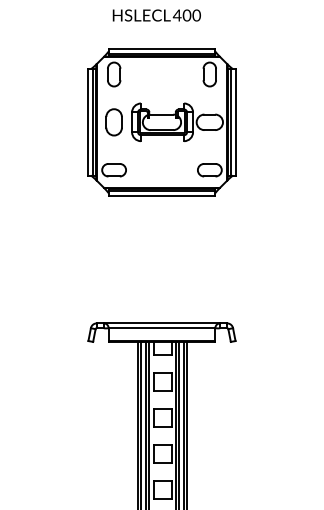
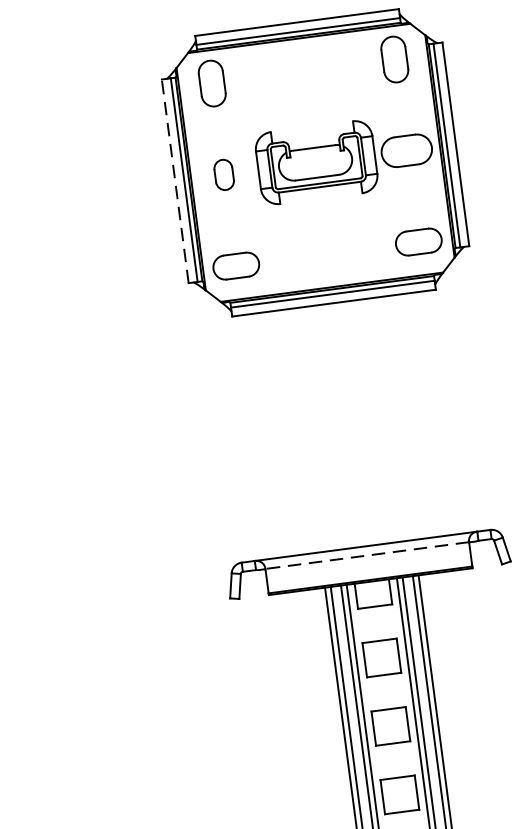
line: (88, 121) -> (175, 179), solid -> dashed
part: (113, 122) -> (223, 175), size x0.6
line: (161, 328) -> (366, 556), solid -> dashed

